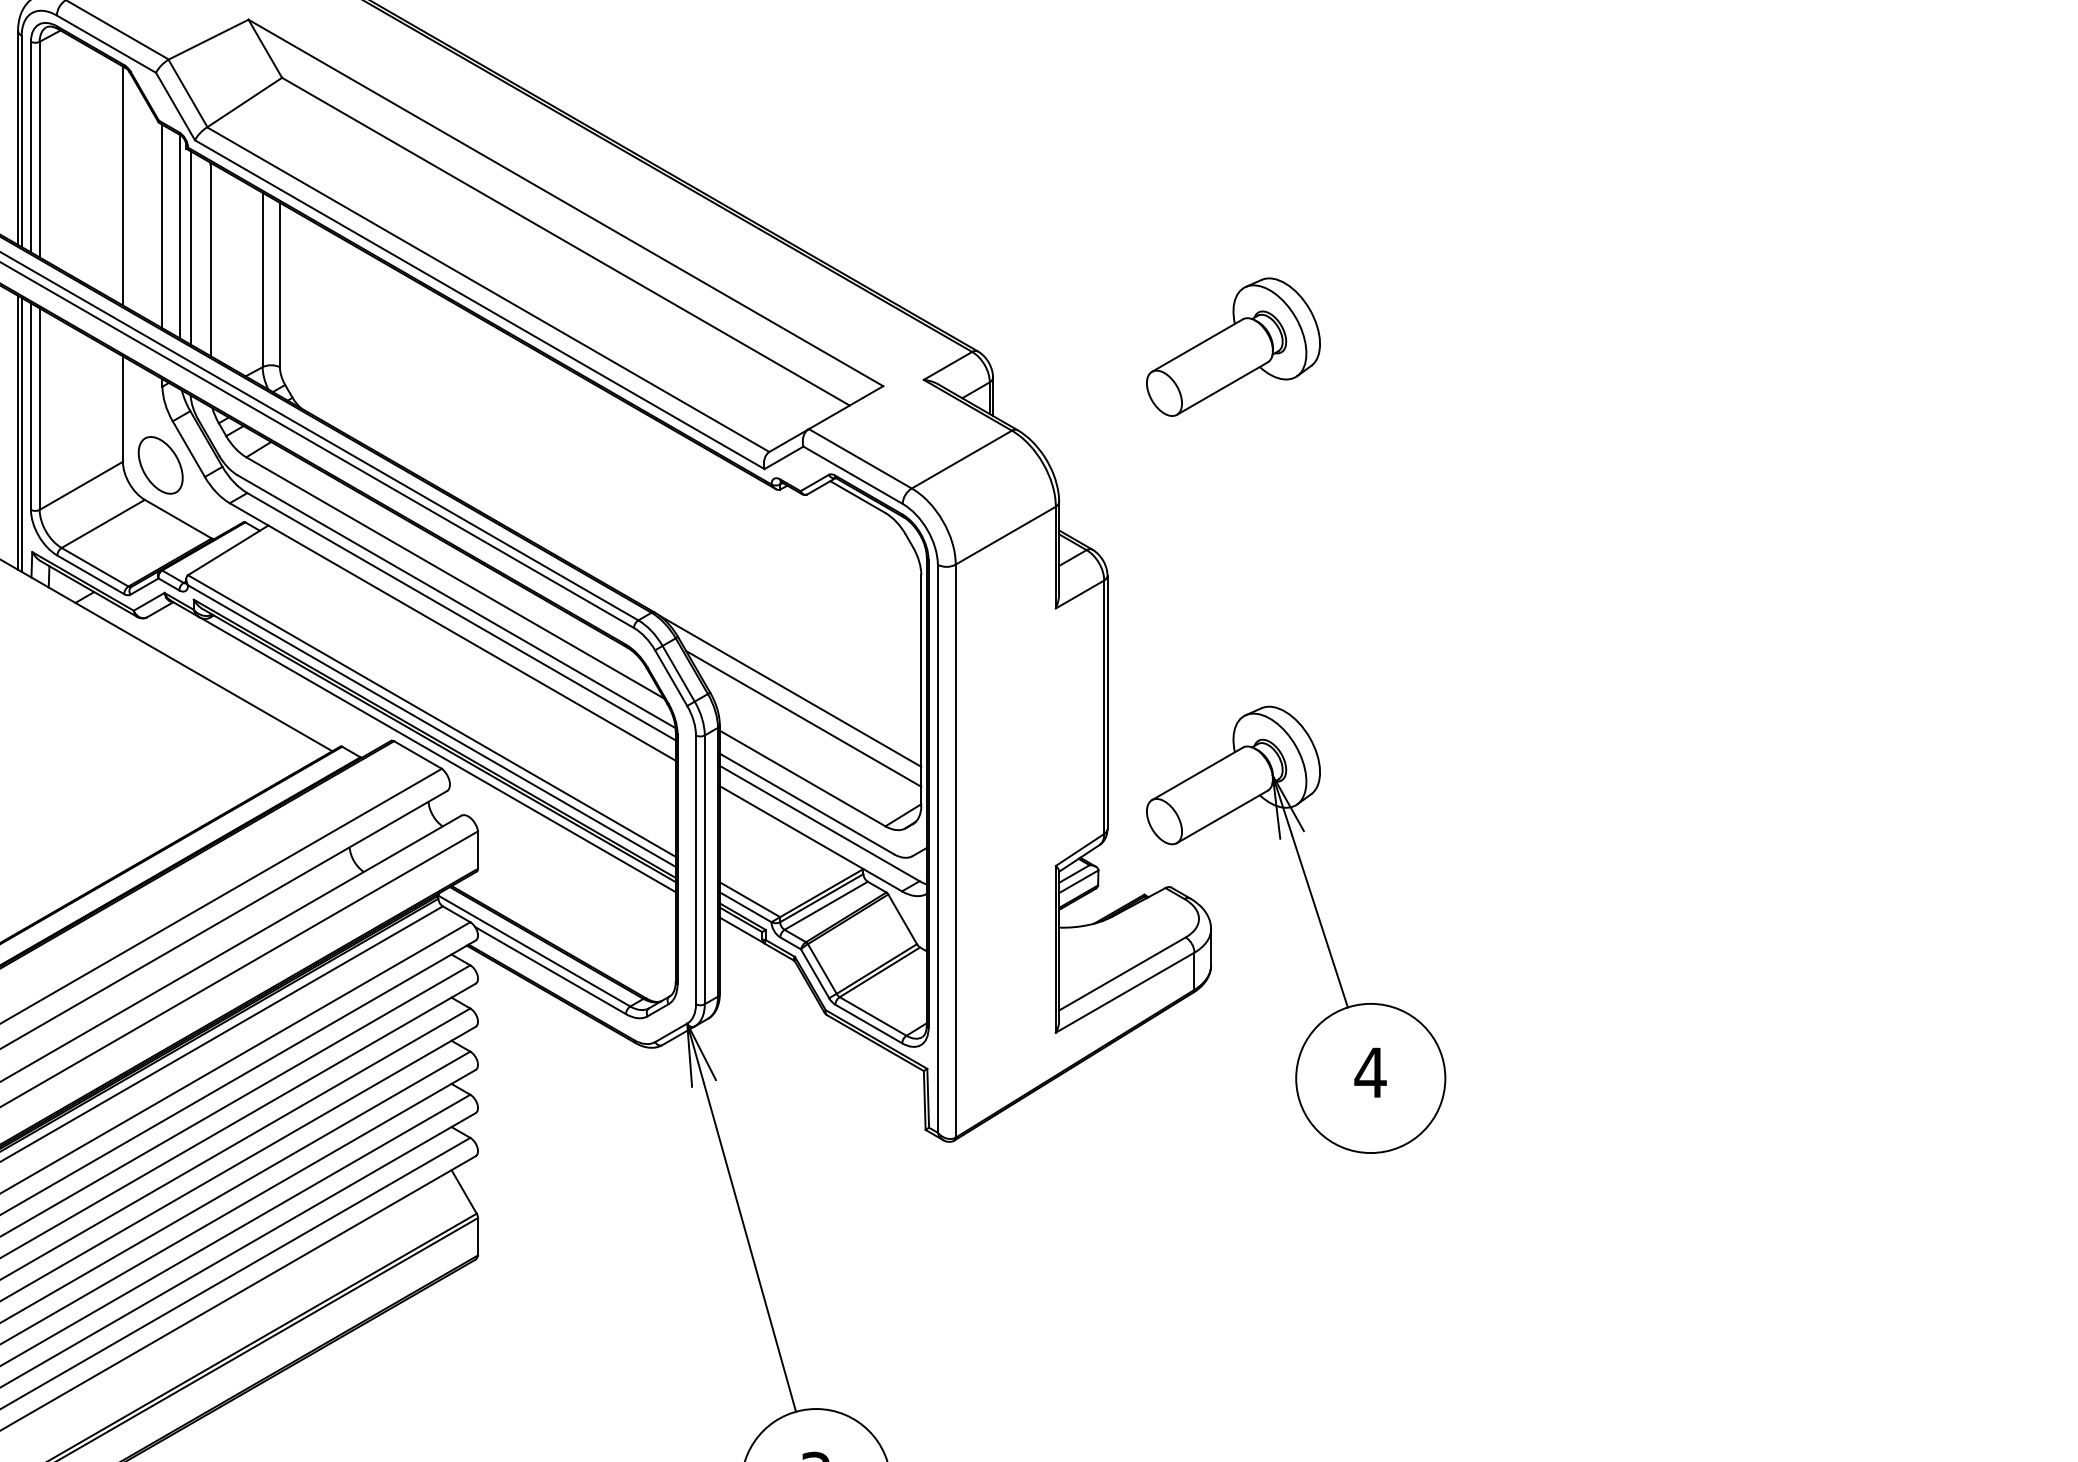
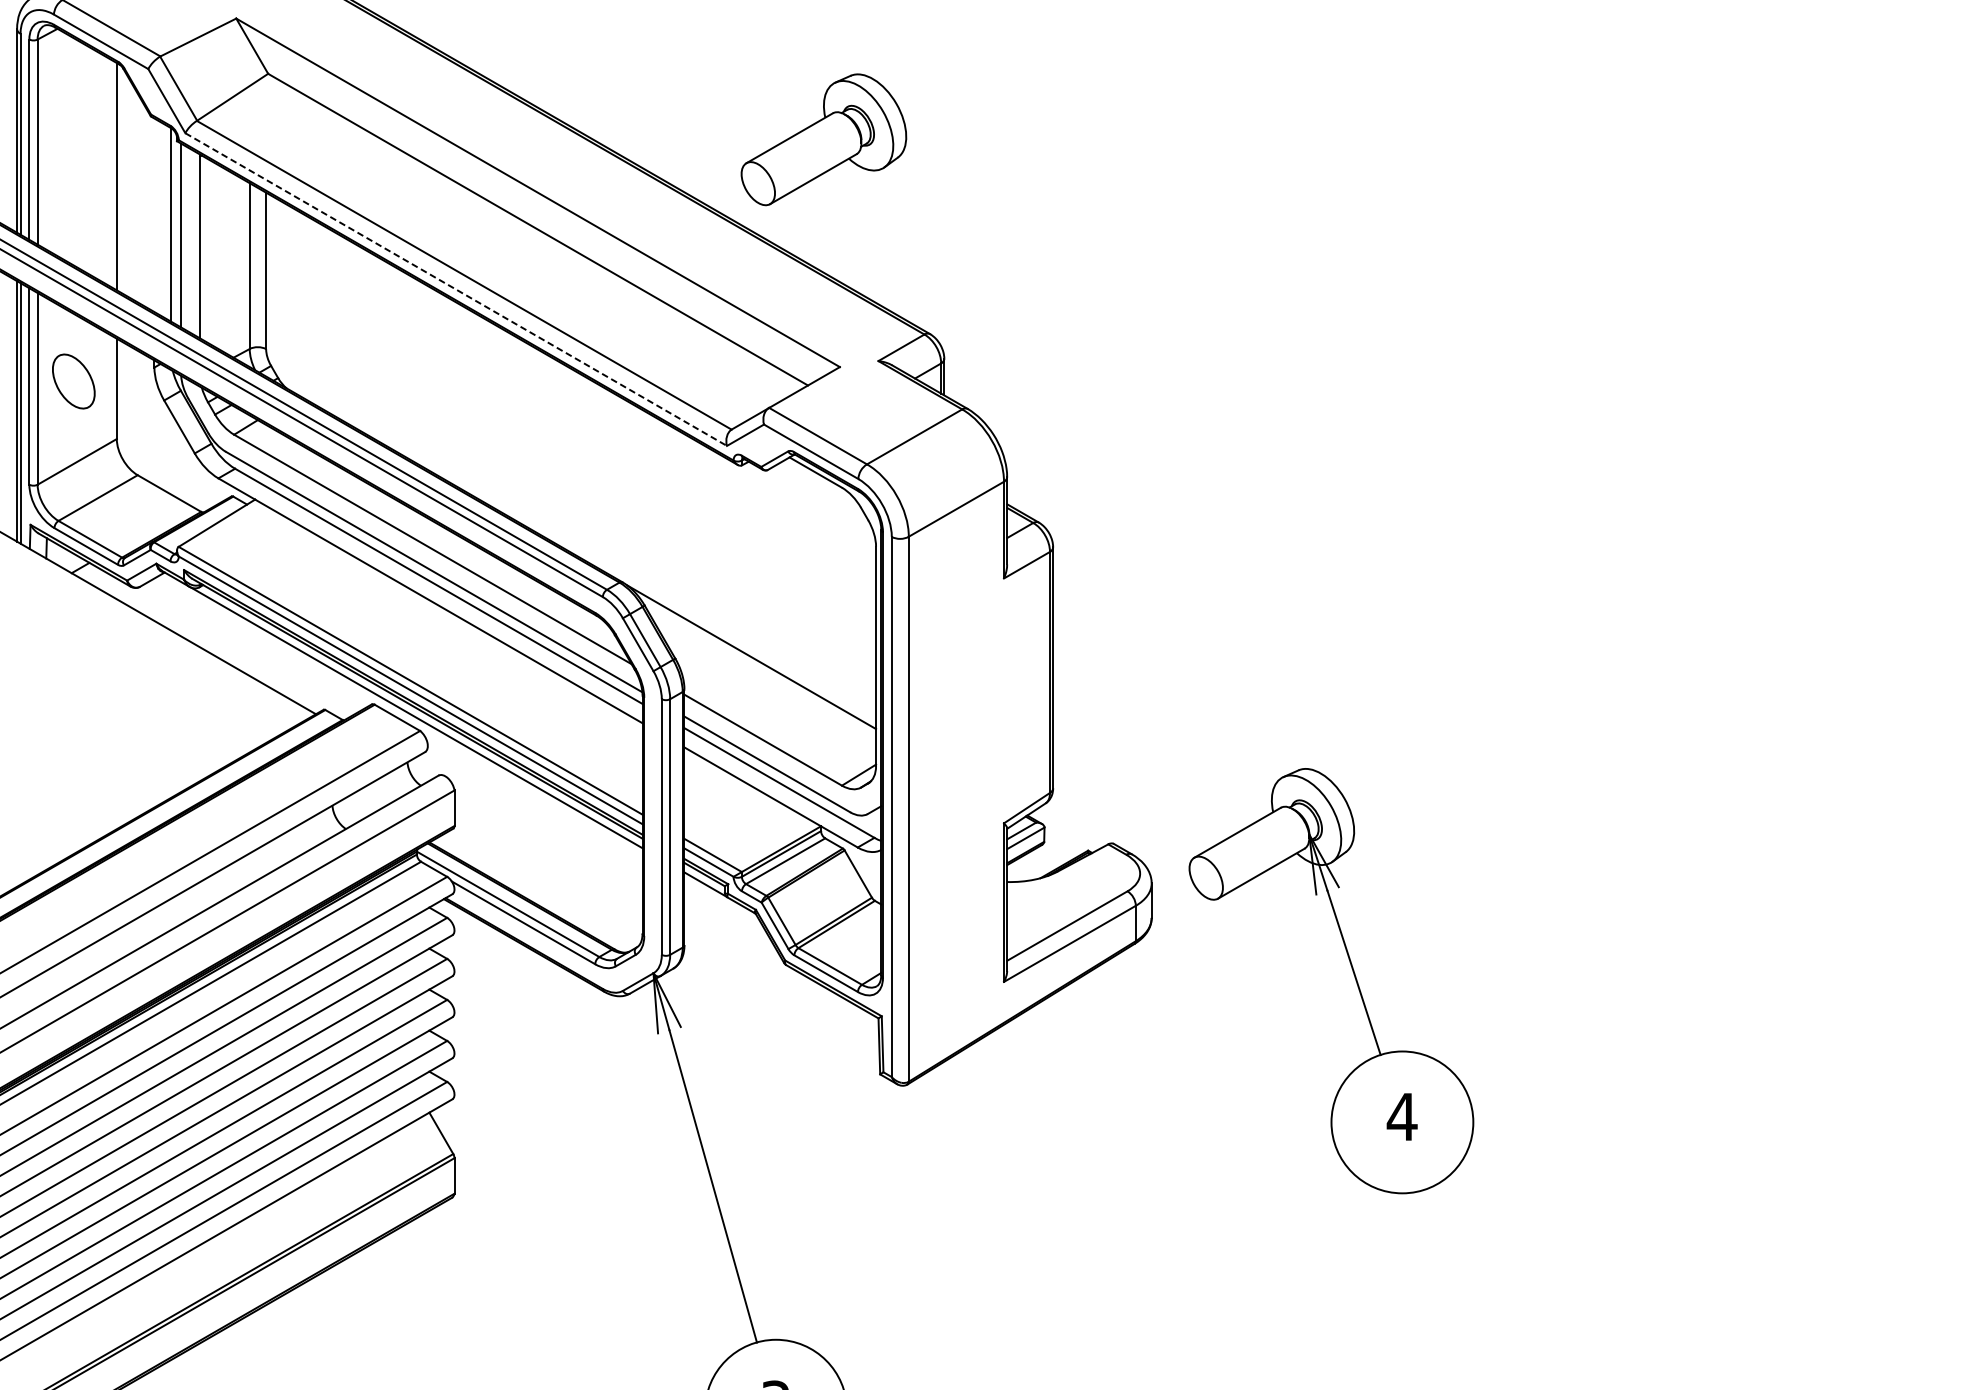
line: (162, 226) -> (154, 215), removed
line: (479, 304) -> (455, 289), solid -> dashed
part: (1233, 346) -> (823, 139), moved
part: (160, 465) -> (73, 381), moved
line: (803, 718) -> (764, 683), removed
part: (1318, 920) -> (1352, 972), moved

